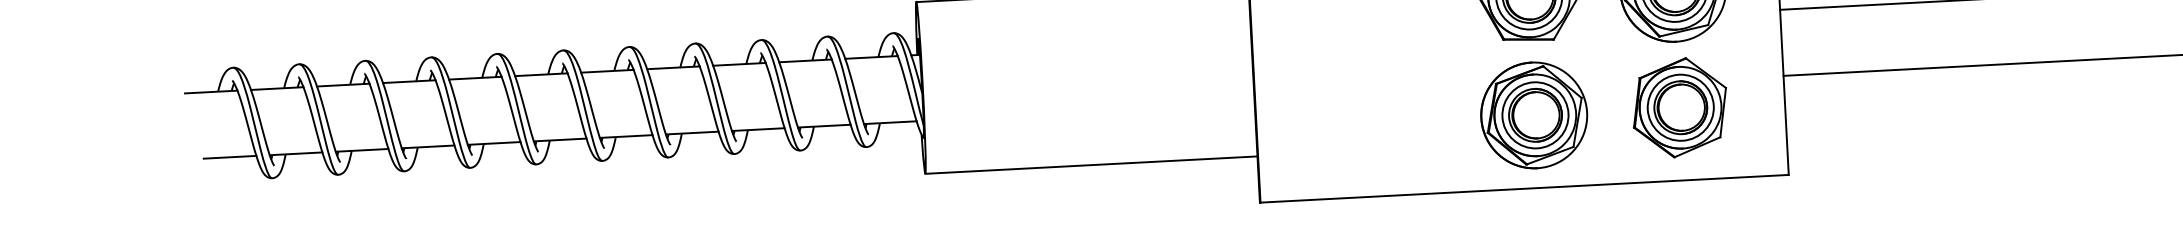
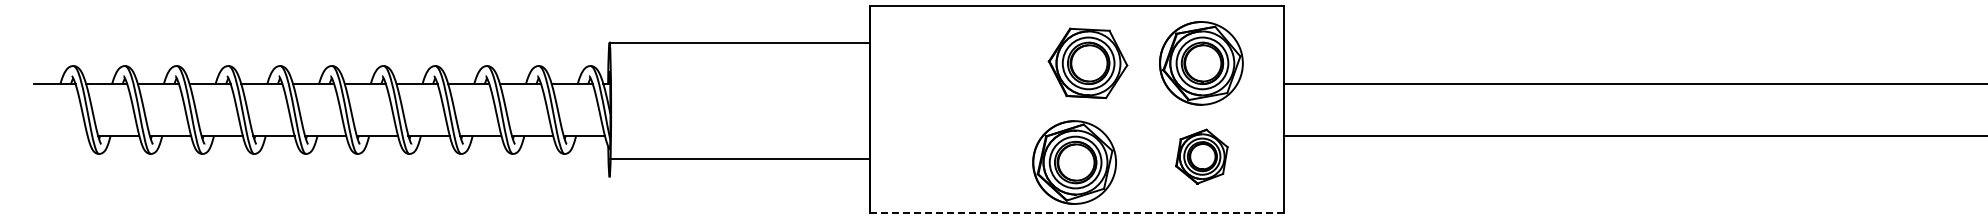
part: (1679, 107) -> (1201, 156), size x0.7
part: (1534, 115) -> (1074, 162), moved
line: (229, 156) -> (66, 135), removed
line: (1091, 165) -> (739, 159), moved
line: (1525, 188) -> (1077, 213), solid -> dashed

